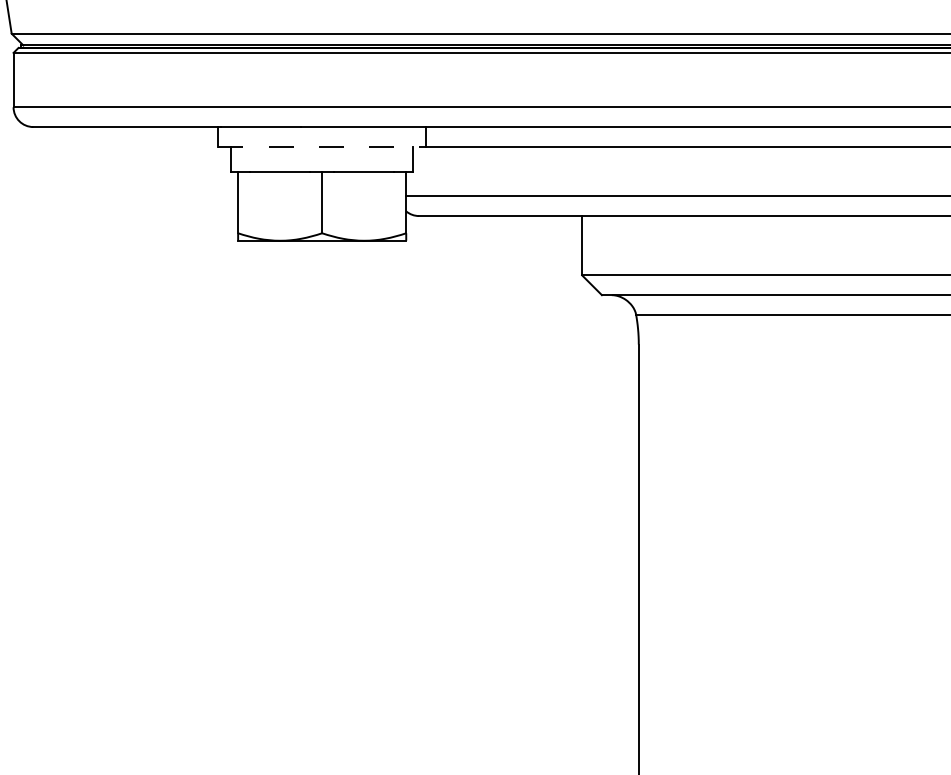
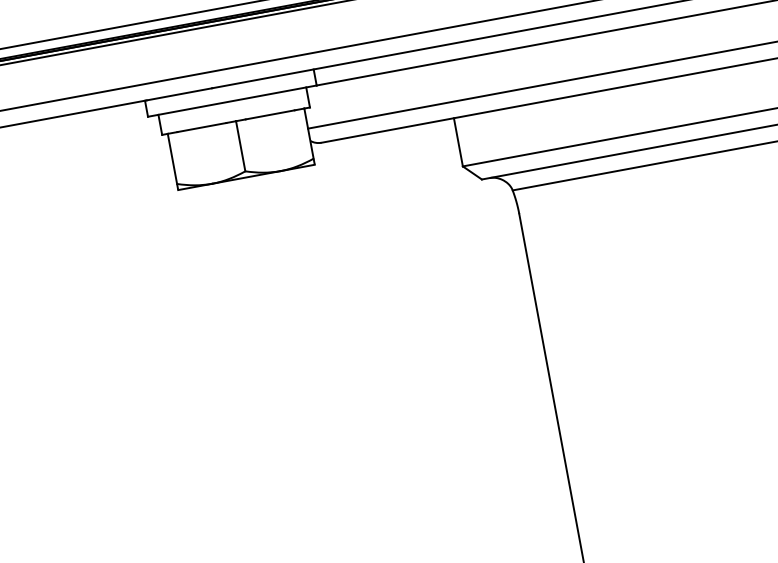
line: (322, 146) -> (232, 100), dashed -> solid

